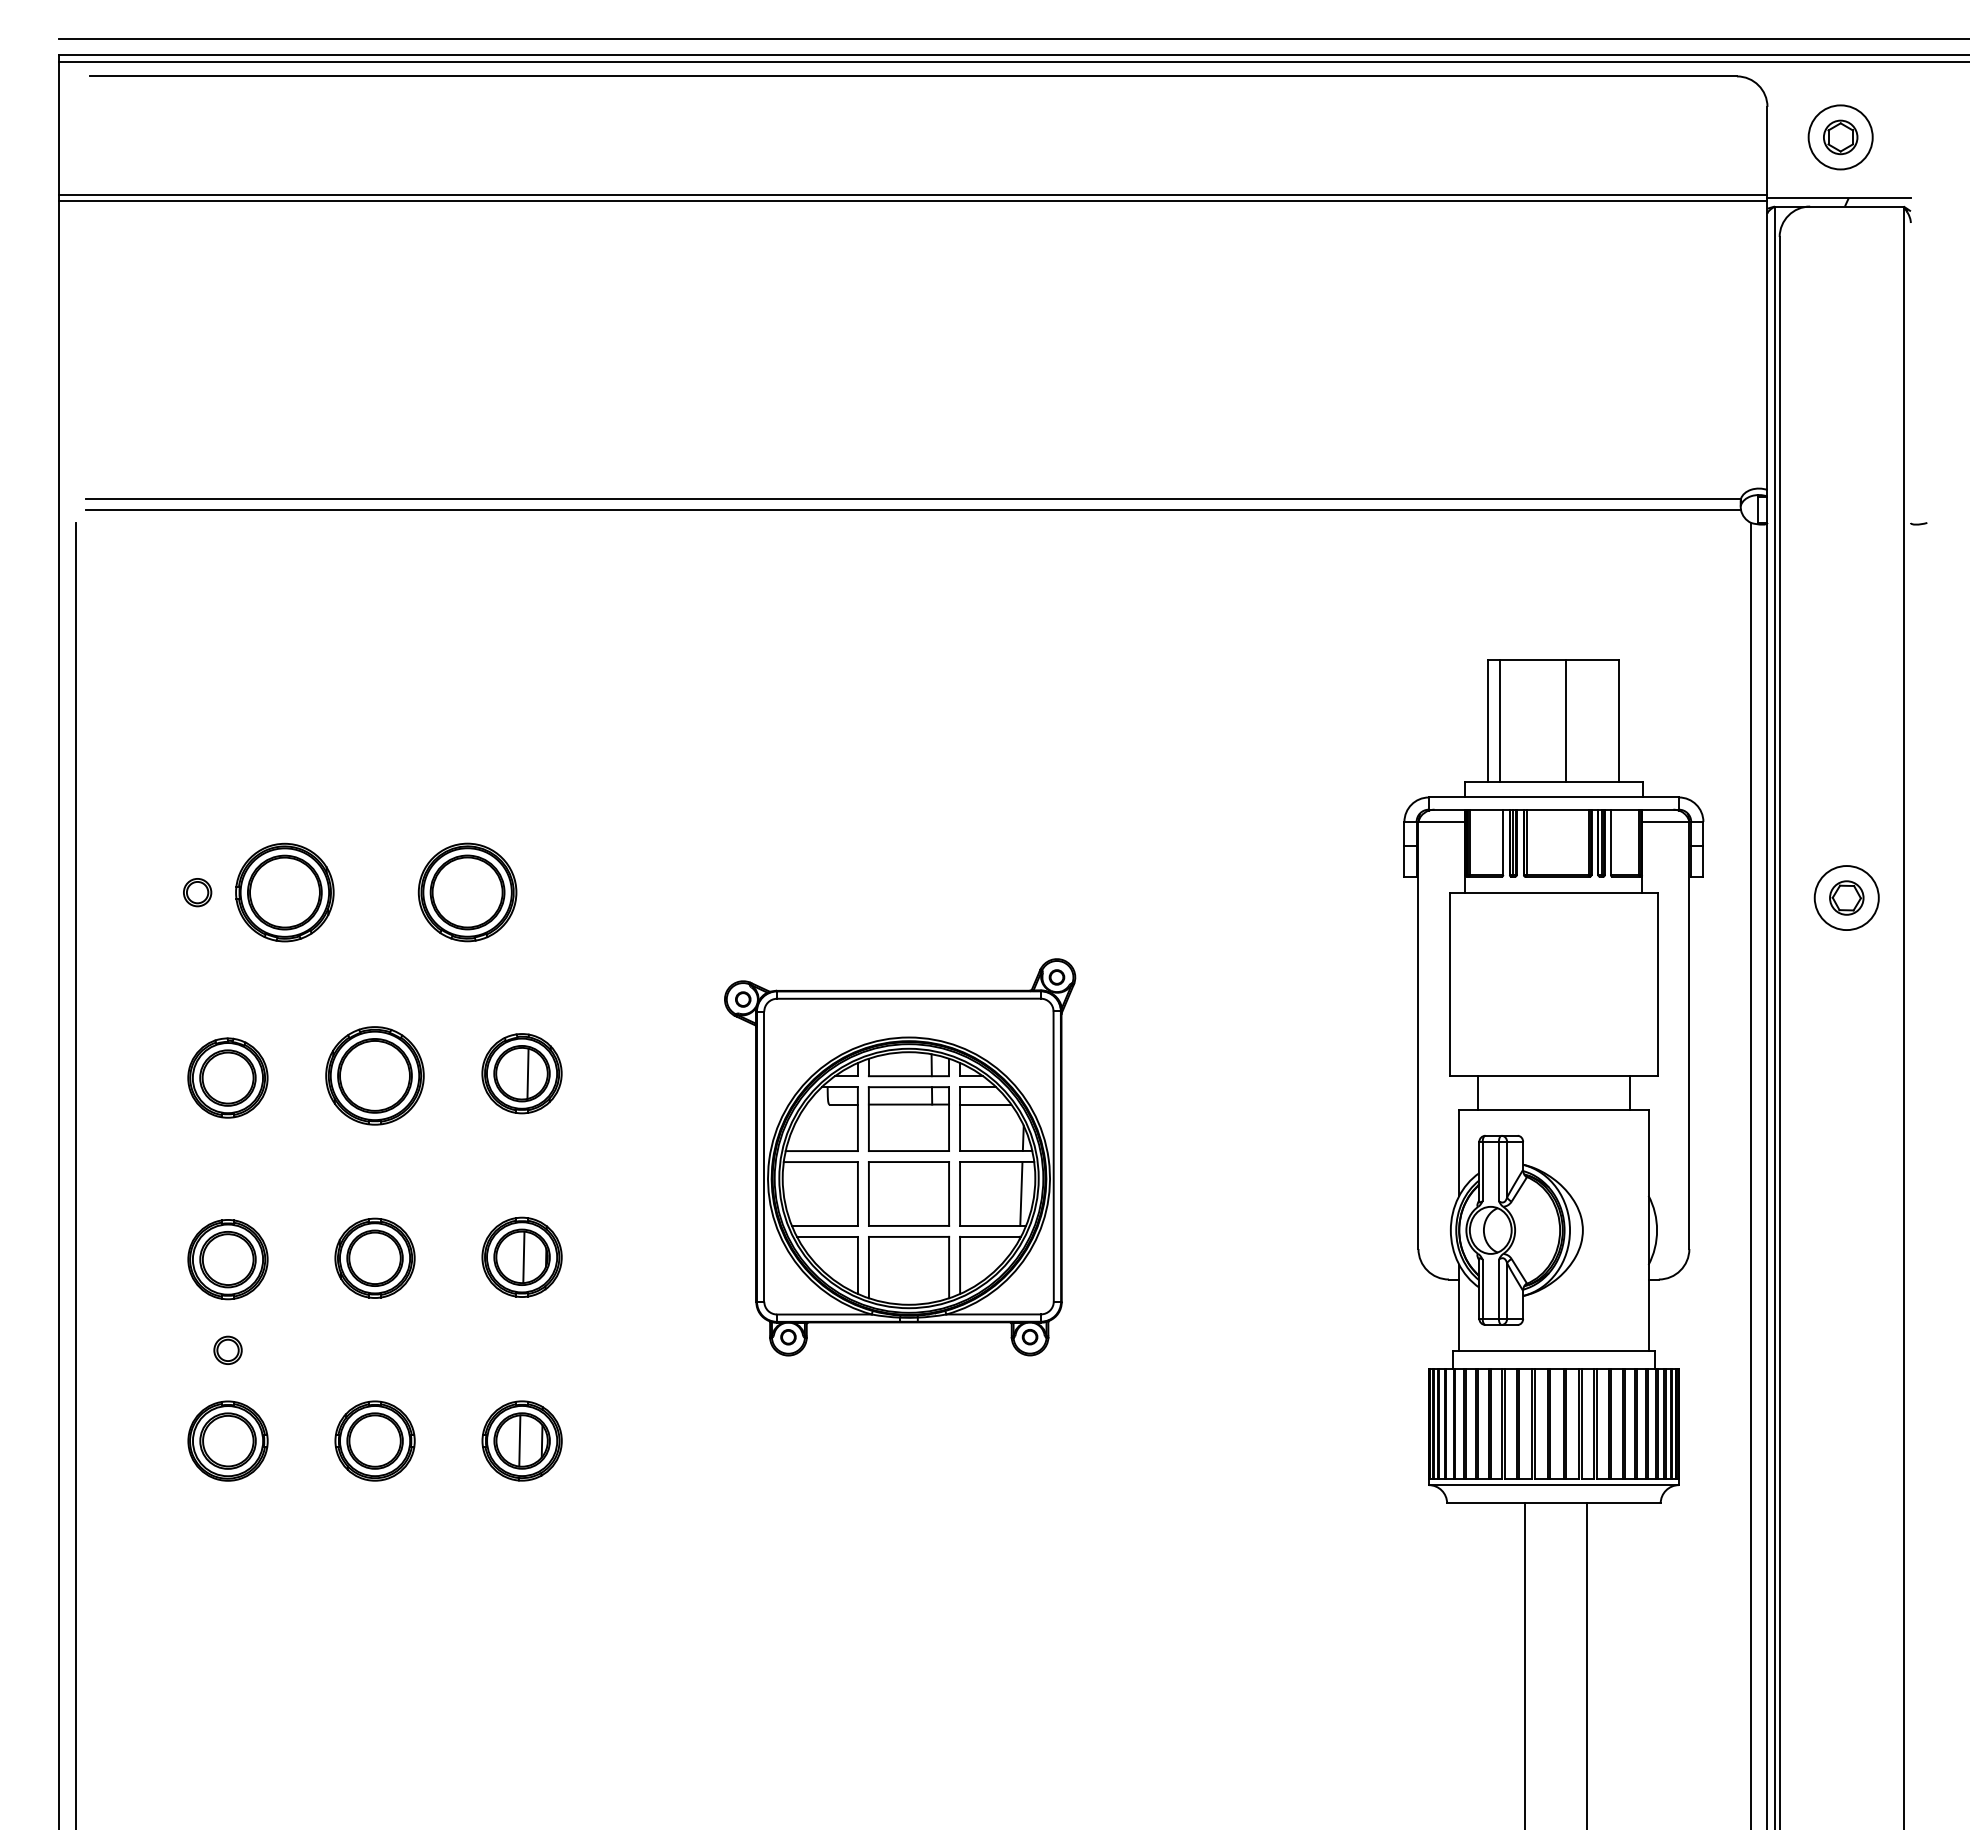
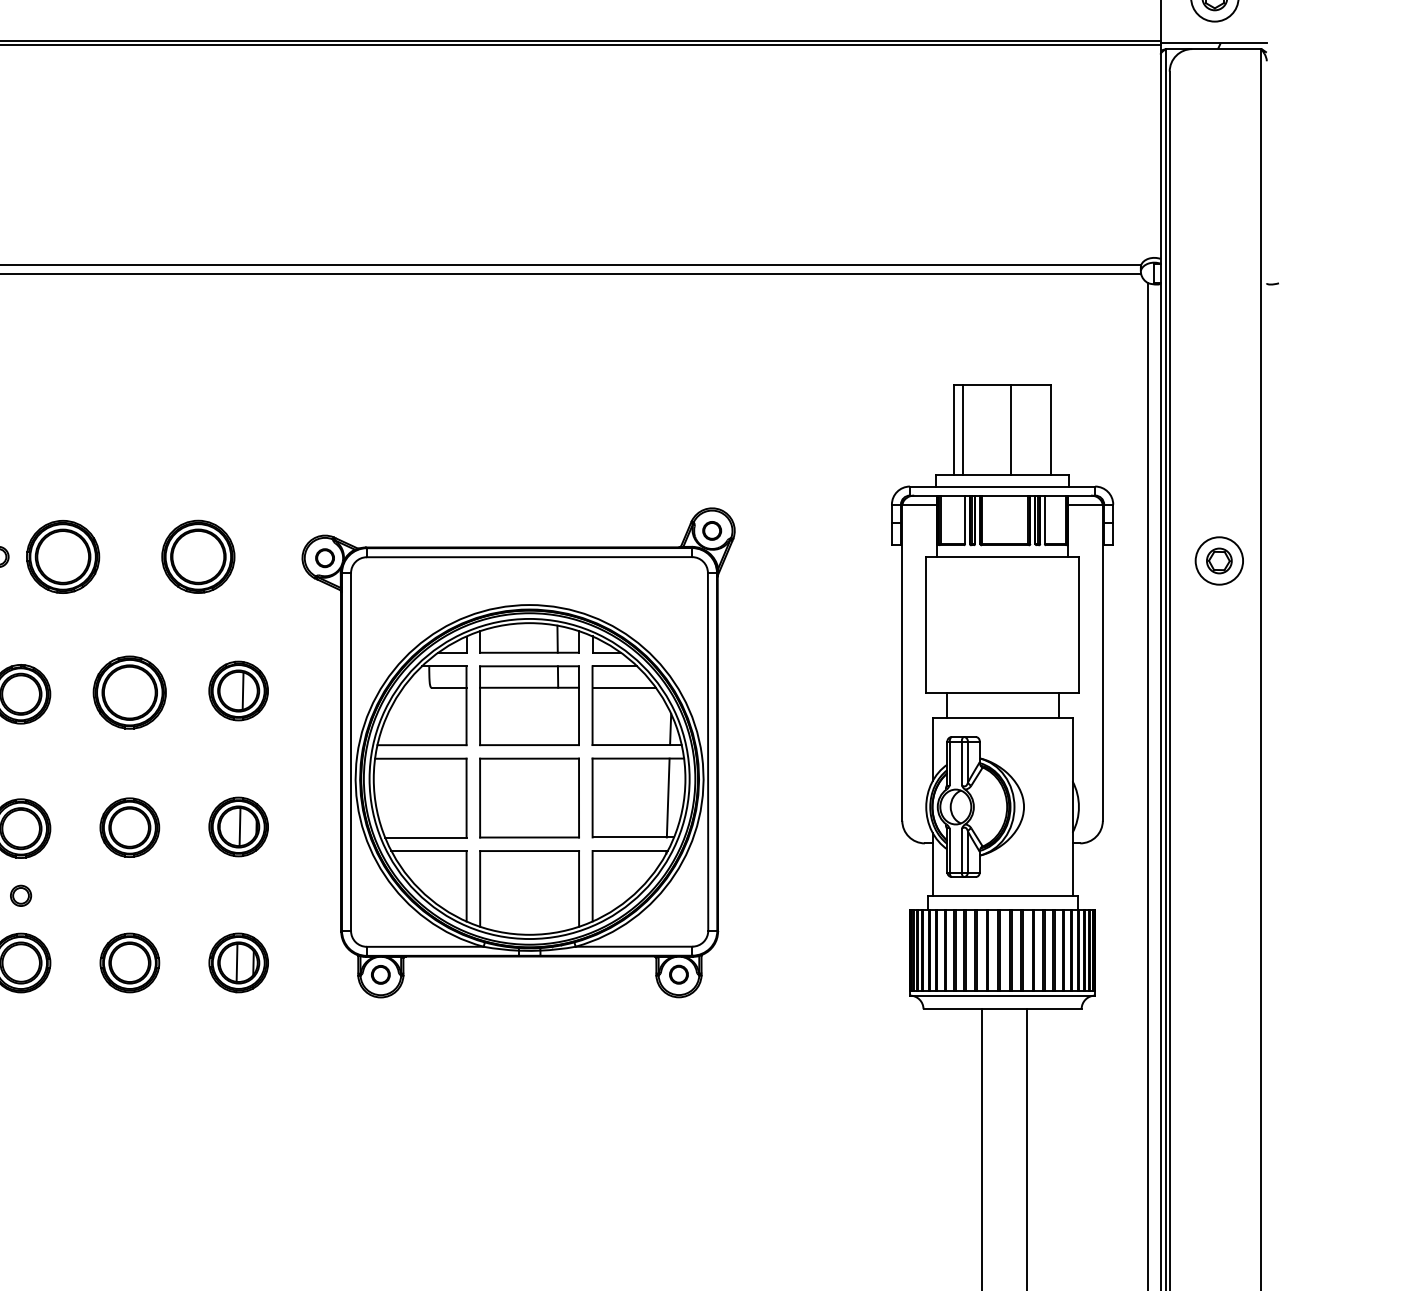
part: (899, 1157) -> (518, 753), size x1.67

